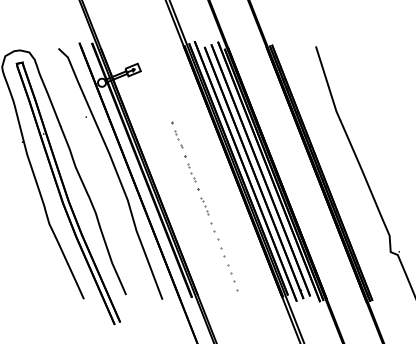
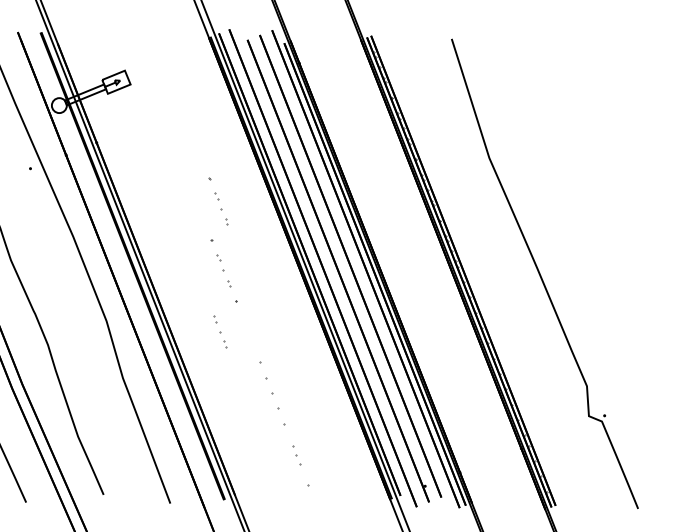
part: (177, 134) -> (219, 200), moved
part: (204, 206) -> (219, 332), moved
part: (231, 273) -> (296, 455), size x0.6

